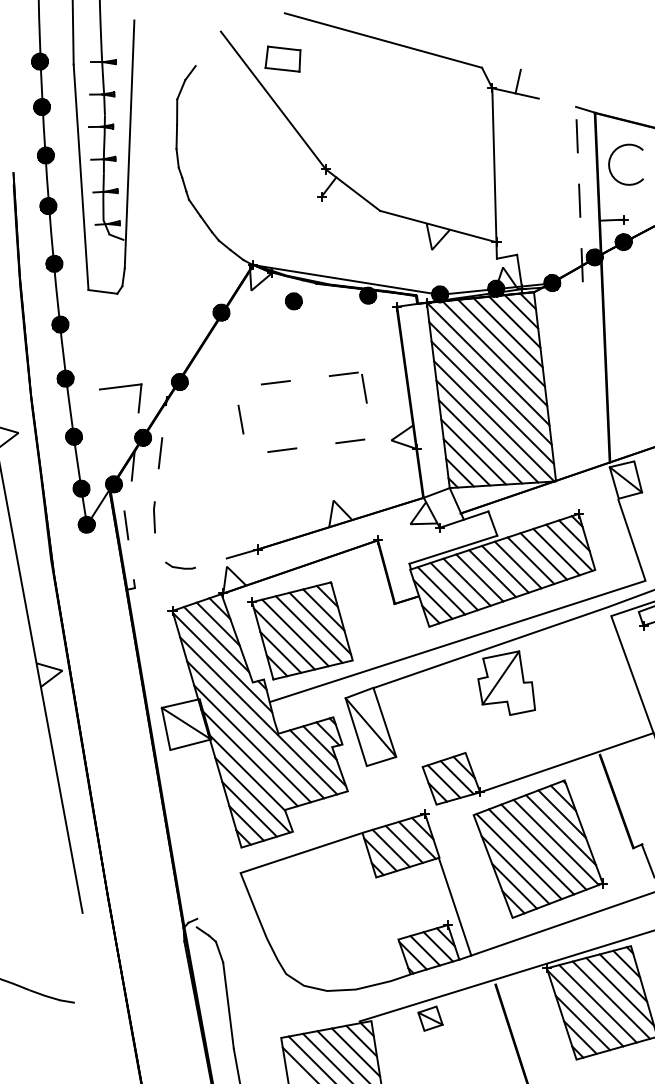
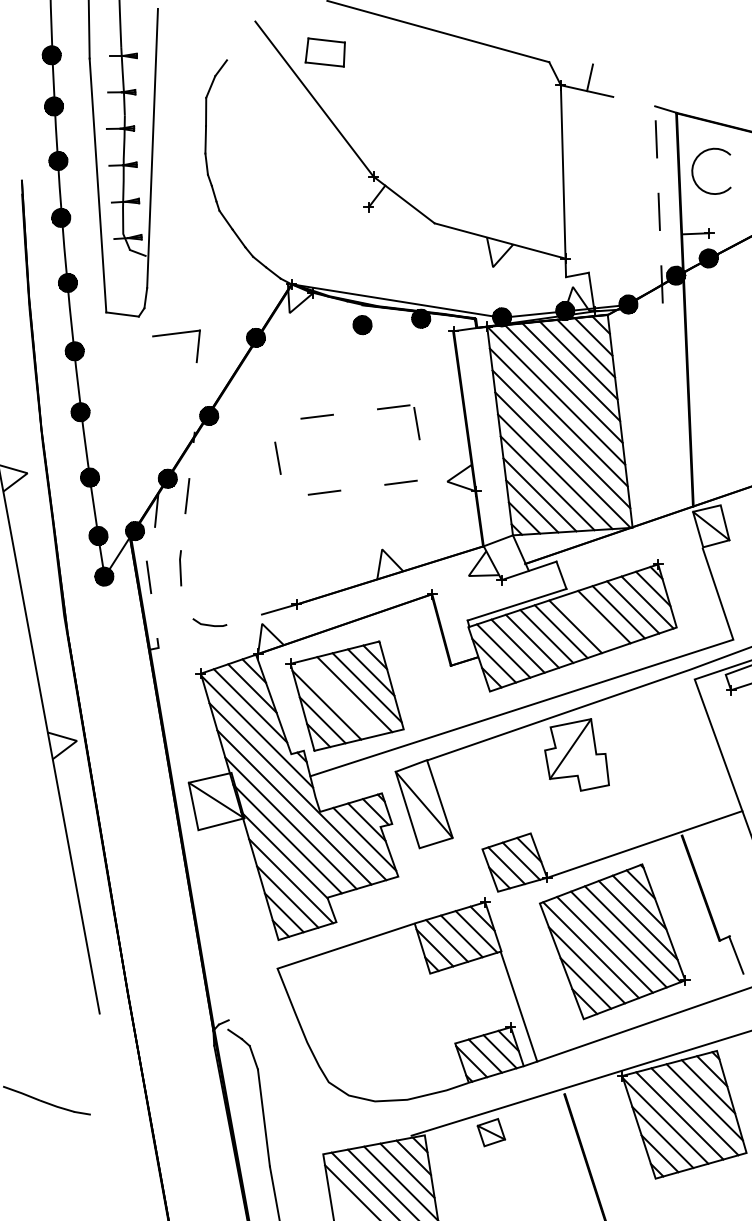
curve: (293, 301) -> (362, 325), moved
part: (120, 387) -> (176, 334), moved
line: (517, 564) -> (589, 621), removed
line: (294, 632) -> (338, 697), removed

